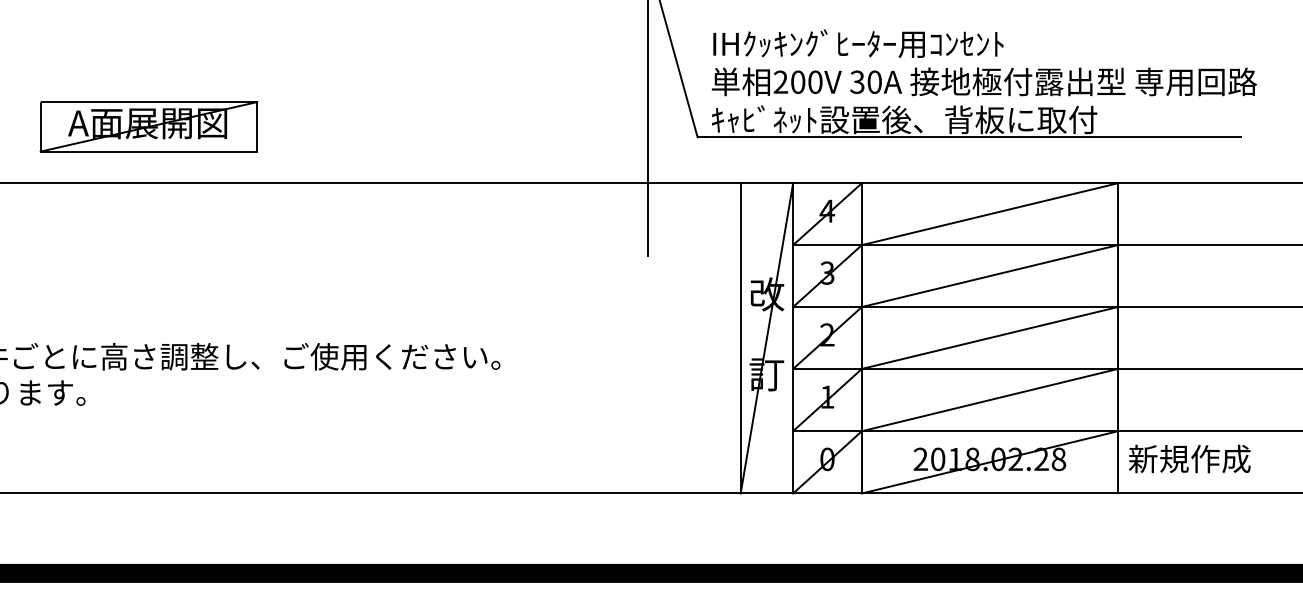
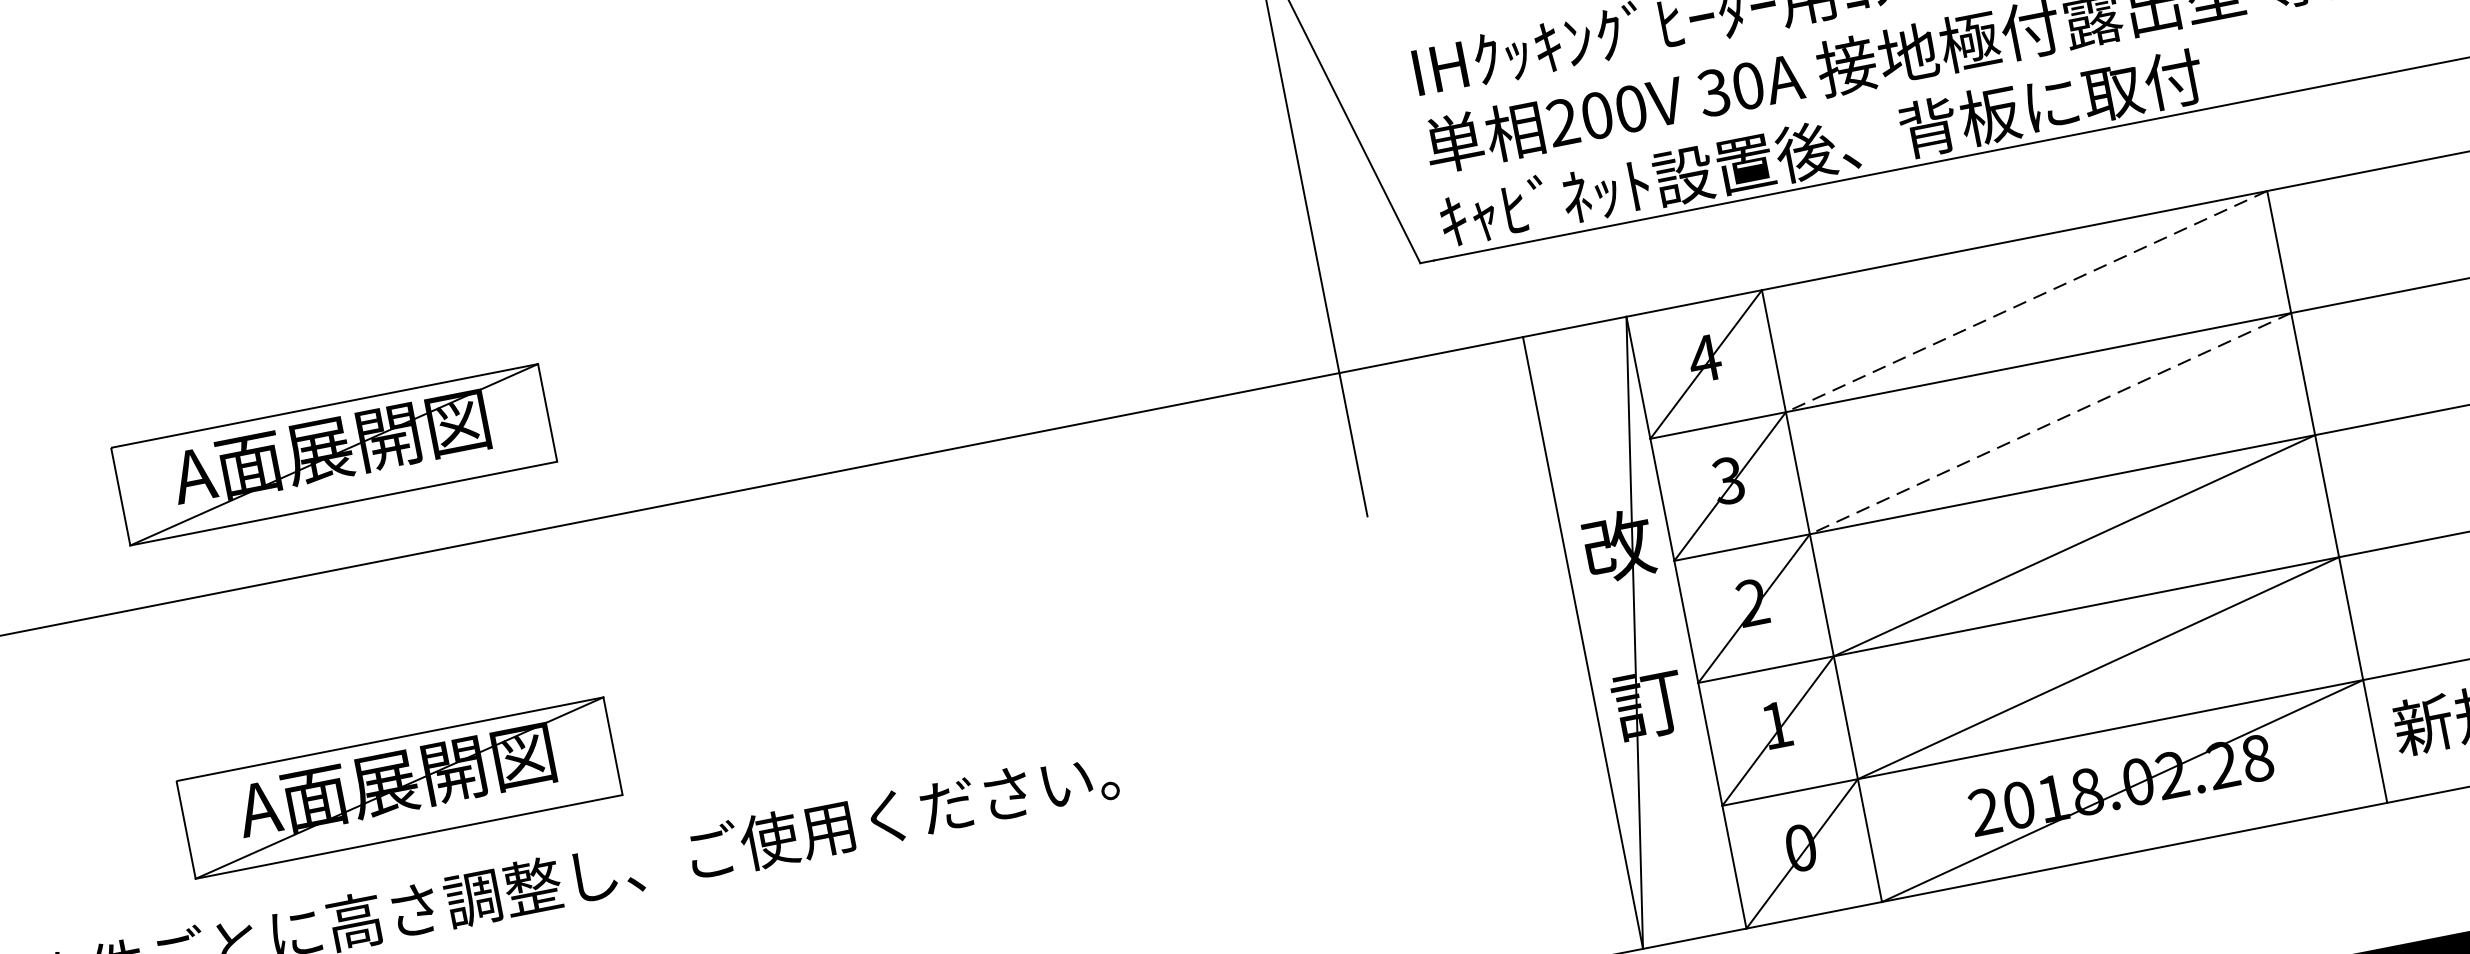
line: (989, 214) -> (2025, 302), solid -> dashed
line: (989, 276) -> (2049, 424), solid -> dashed
part: (148, 295) -> (398, 787), added

